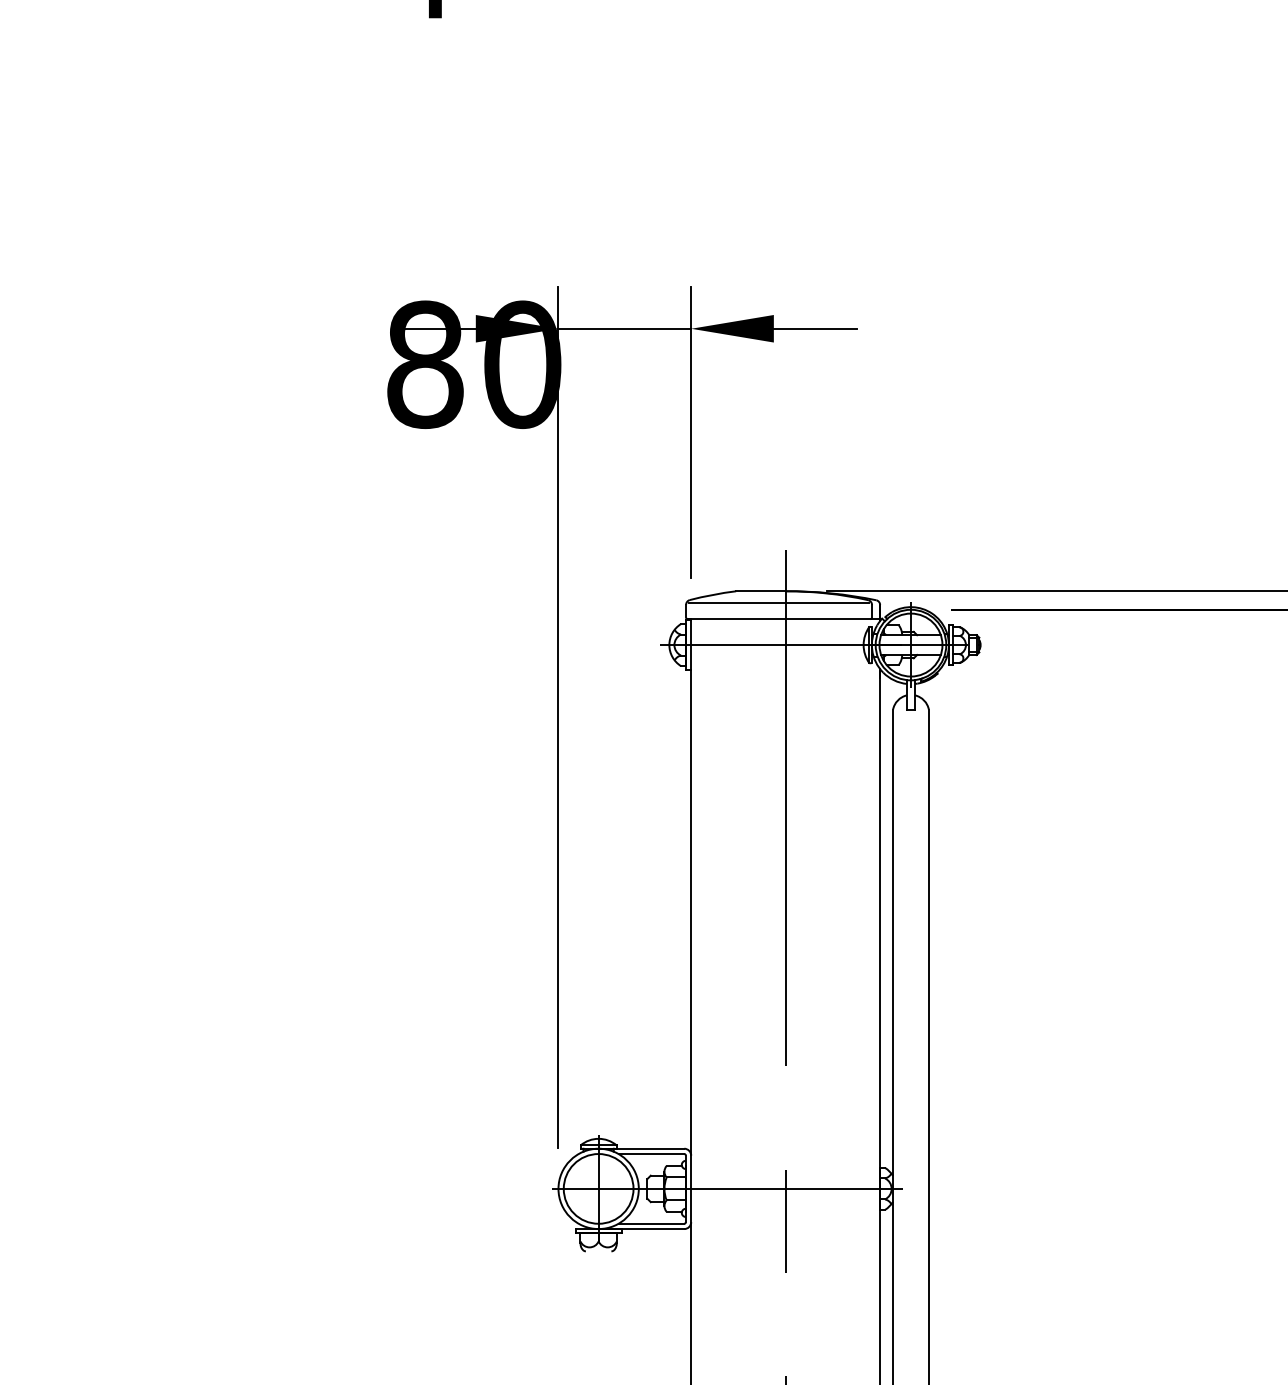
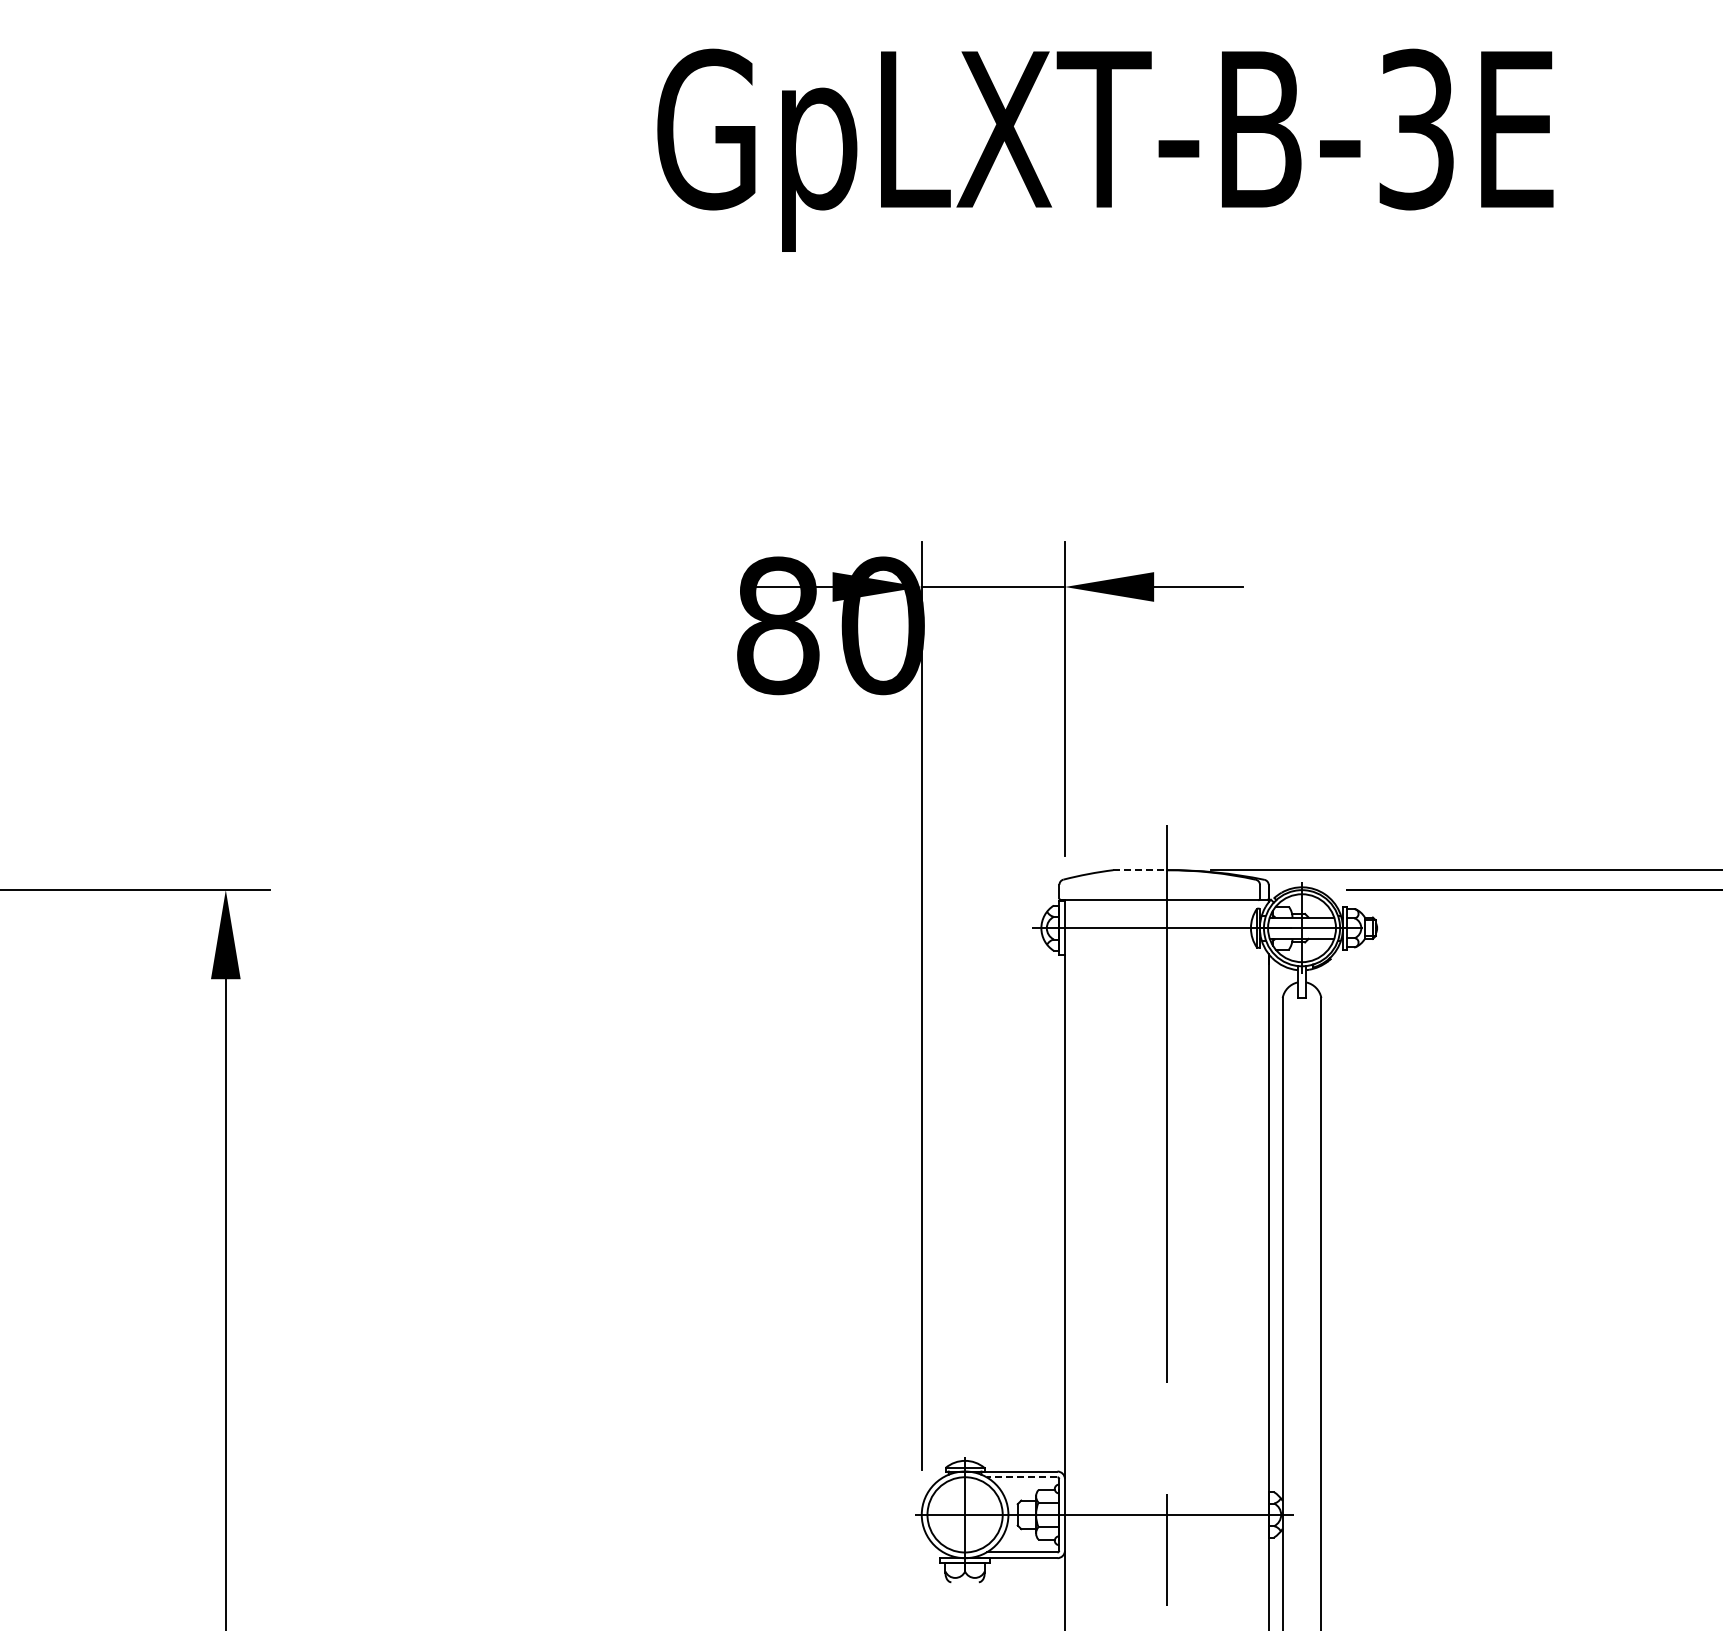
line: (761, 591) -> (1140, 870), solid -> dashed
line: (778, 602) -> (1159, 882), removed
line: (650, 1154) -> (1021, 1477), solid -> dashed

